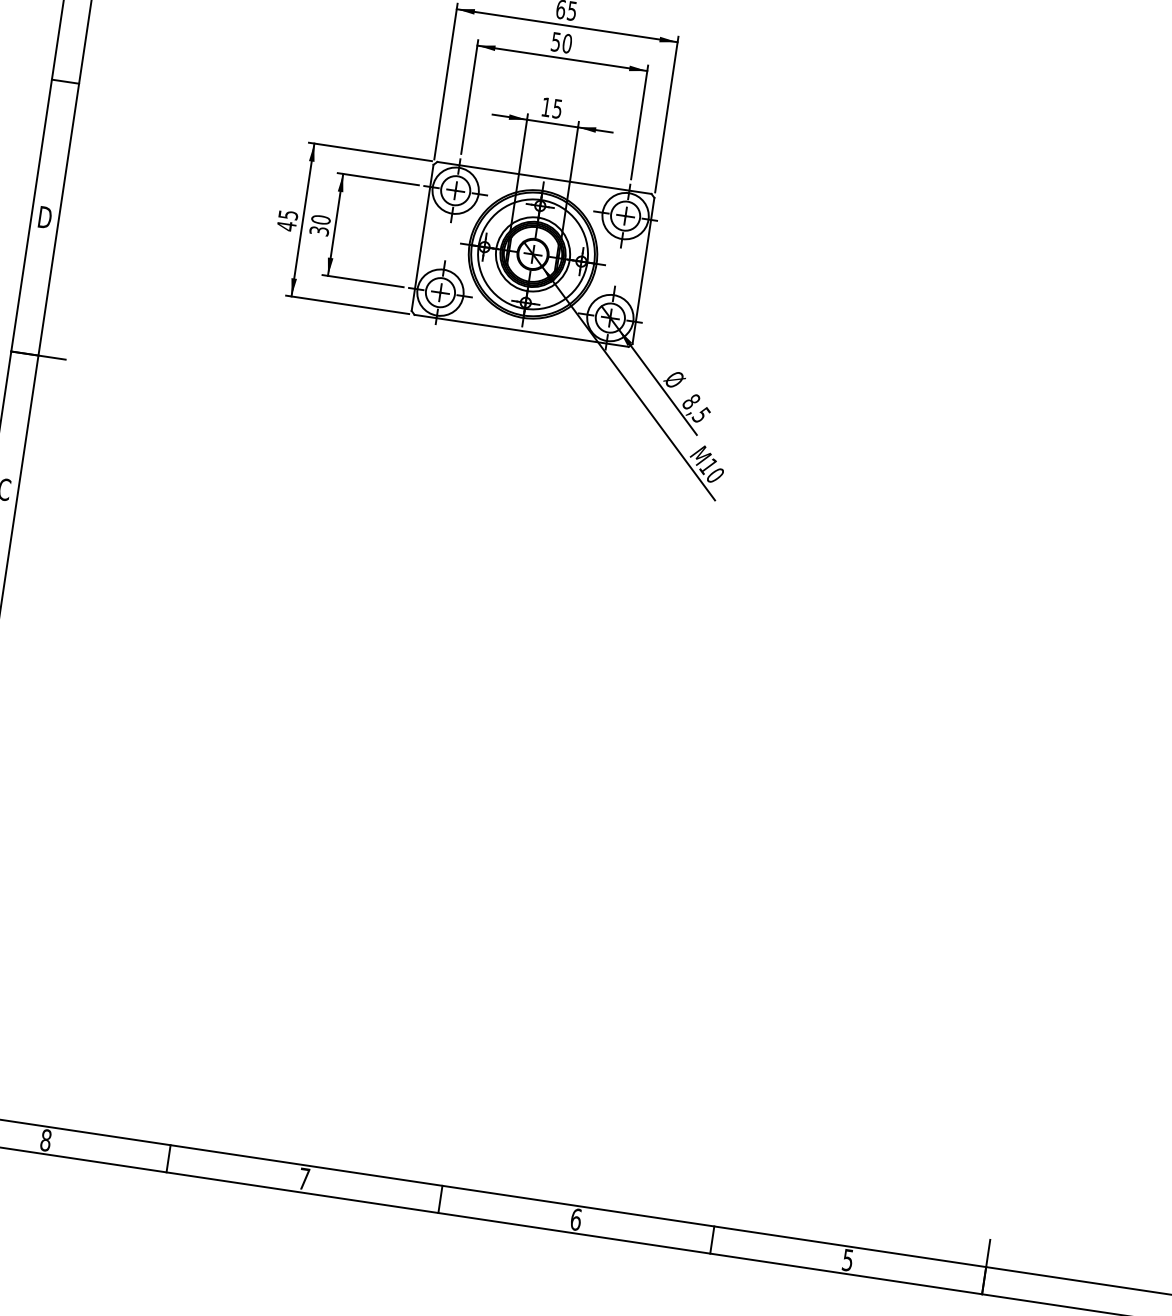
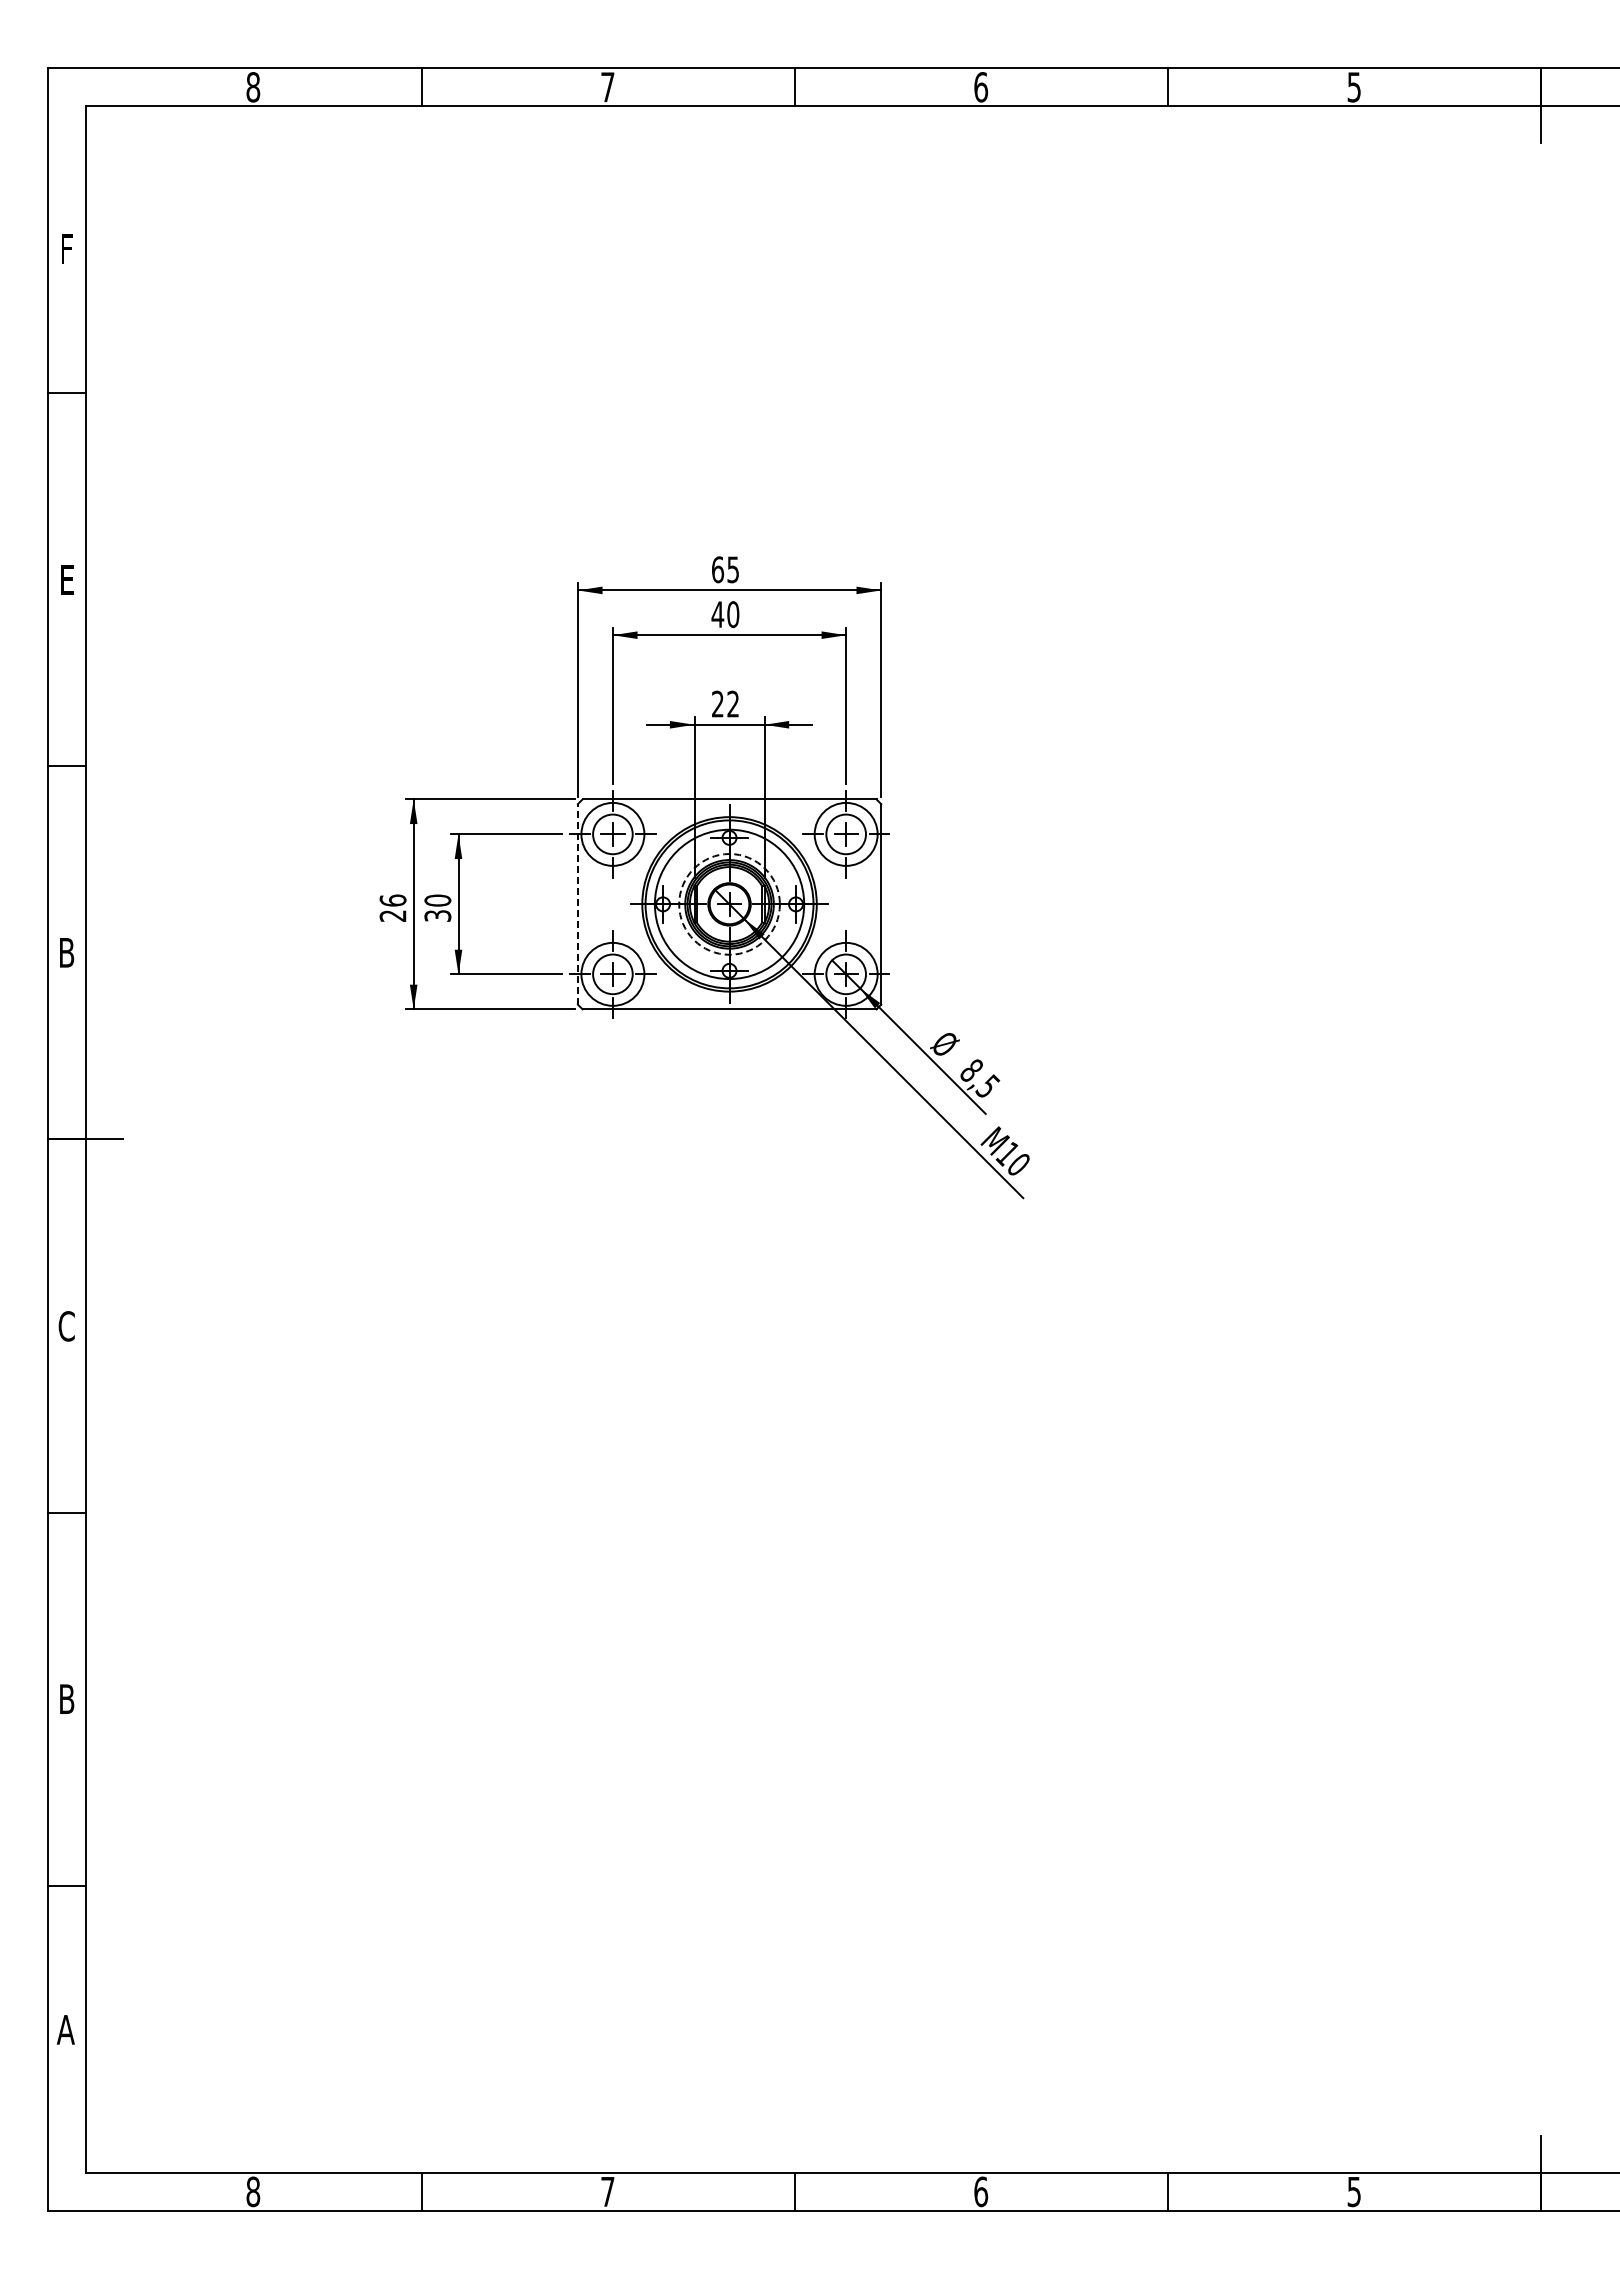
text: (555, 41) -> (717, 614), 50 -> 40
text: (551, 107) -> (725, 703), 15 -> 22
text: (44, 217) -> (66, 952), D -> B
text: (287, 220) -> (392, 908), 45 -> 26
line: (422, 237) -> (577, 903), solid -> dashed
circle: (533, 254) -> (729, 904), solid -> dashed

